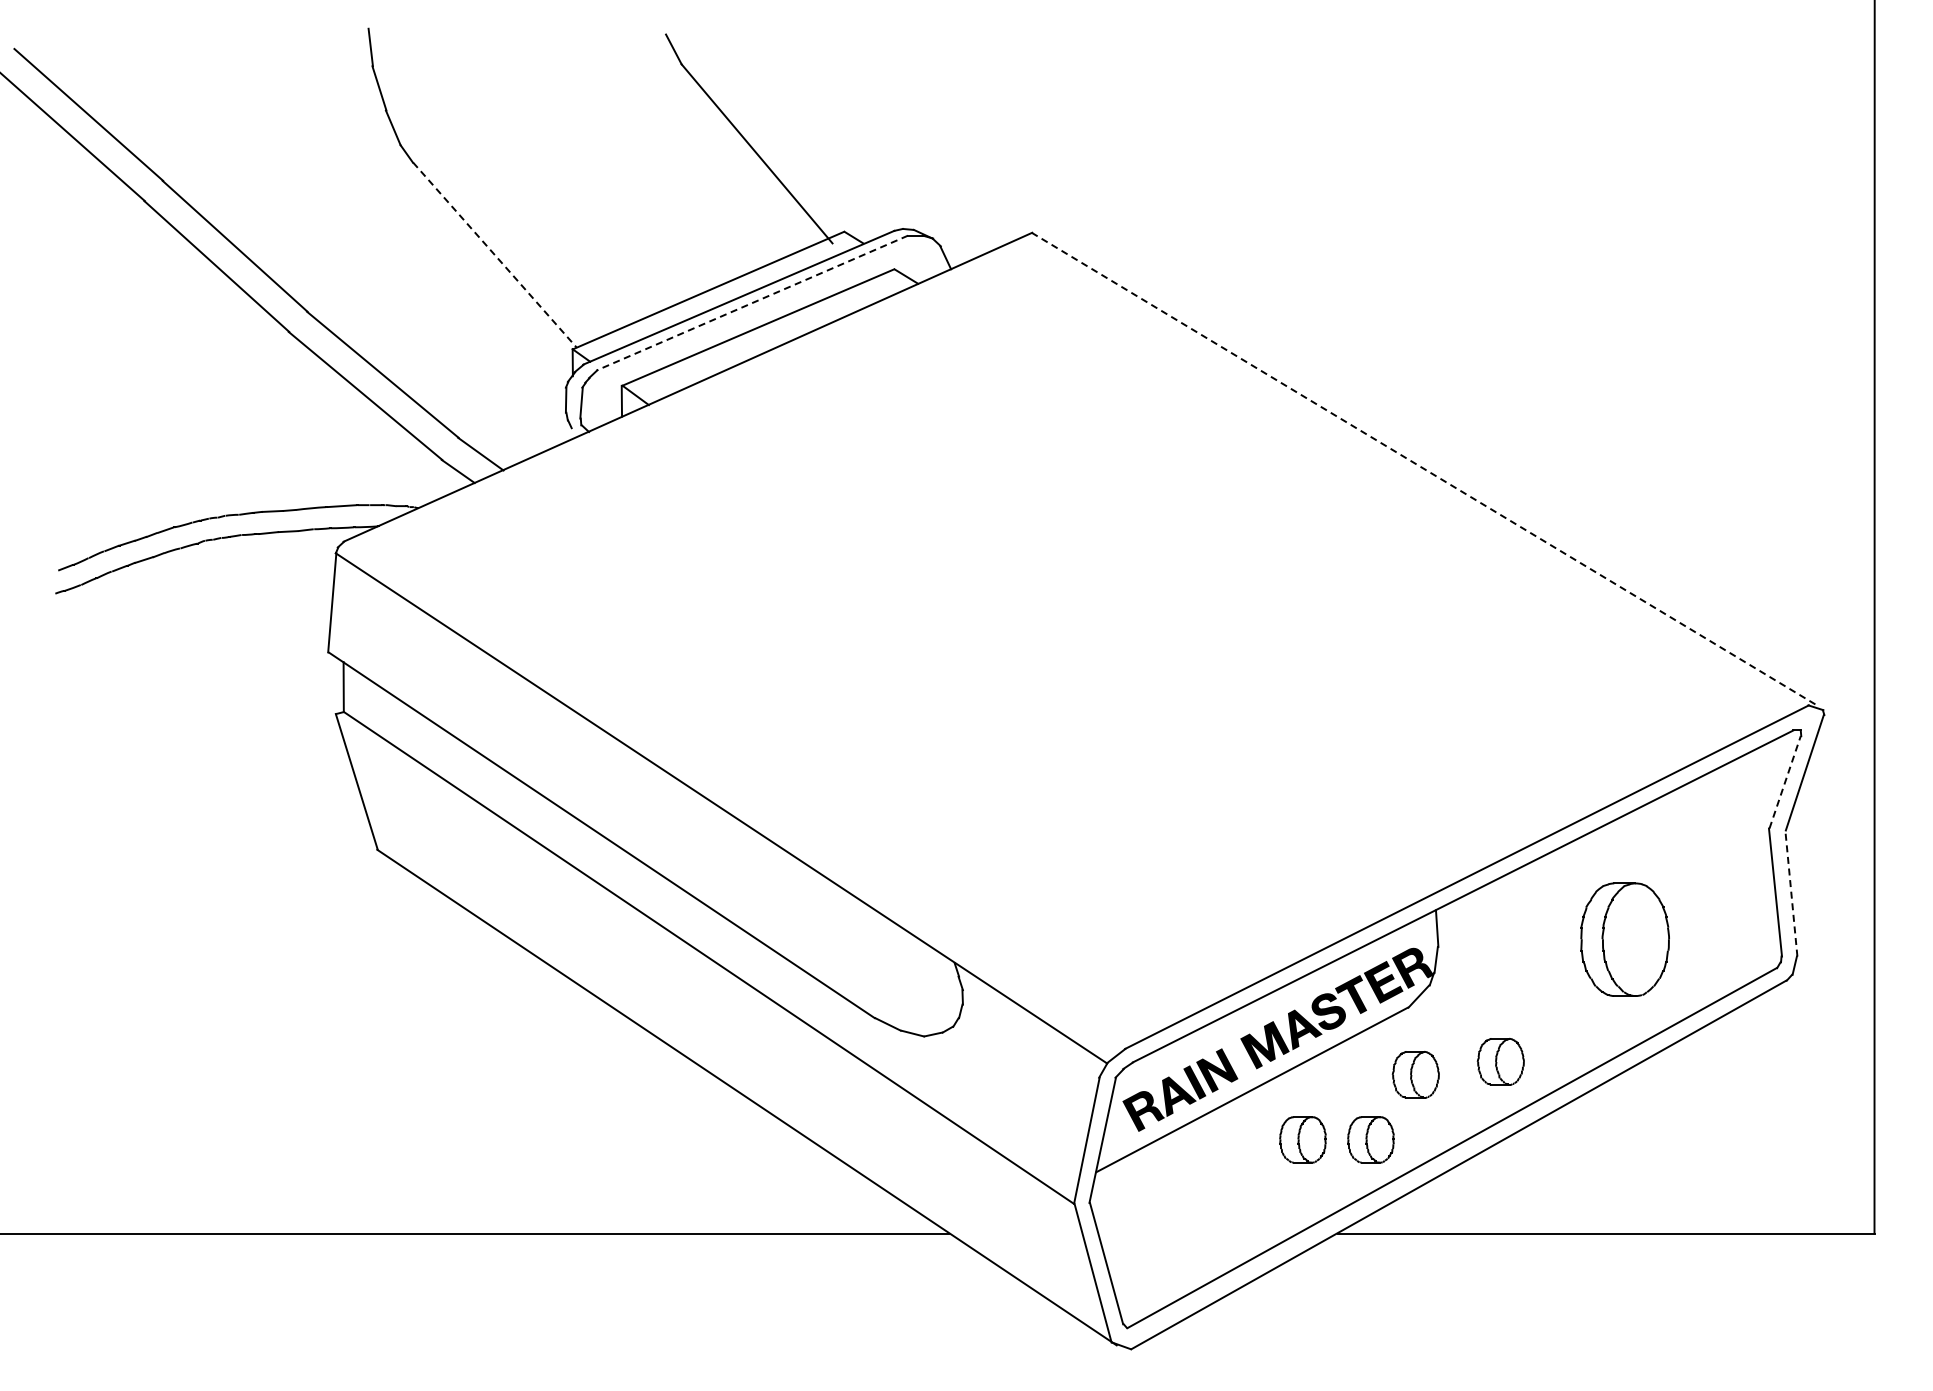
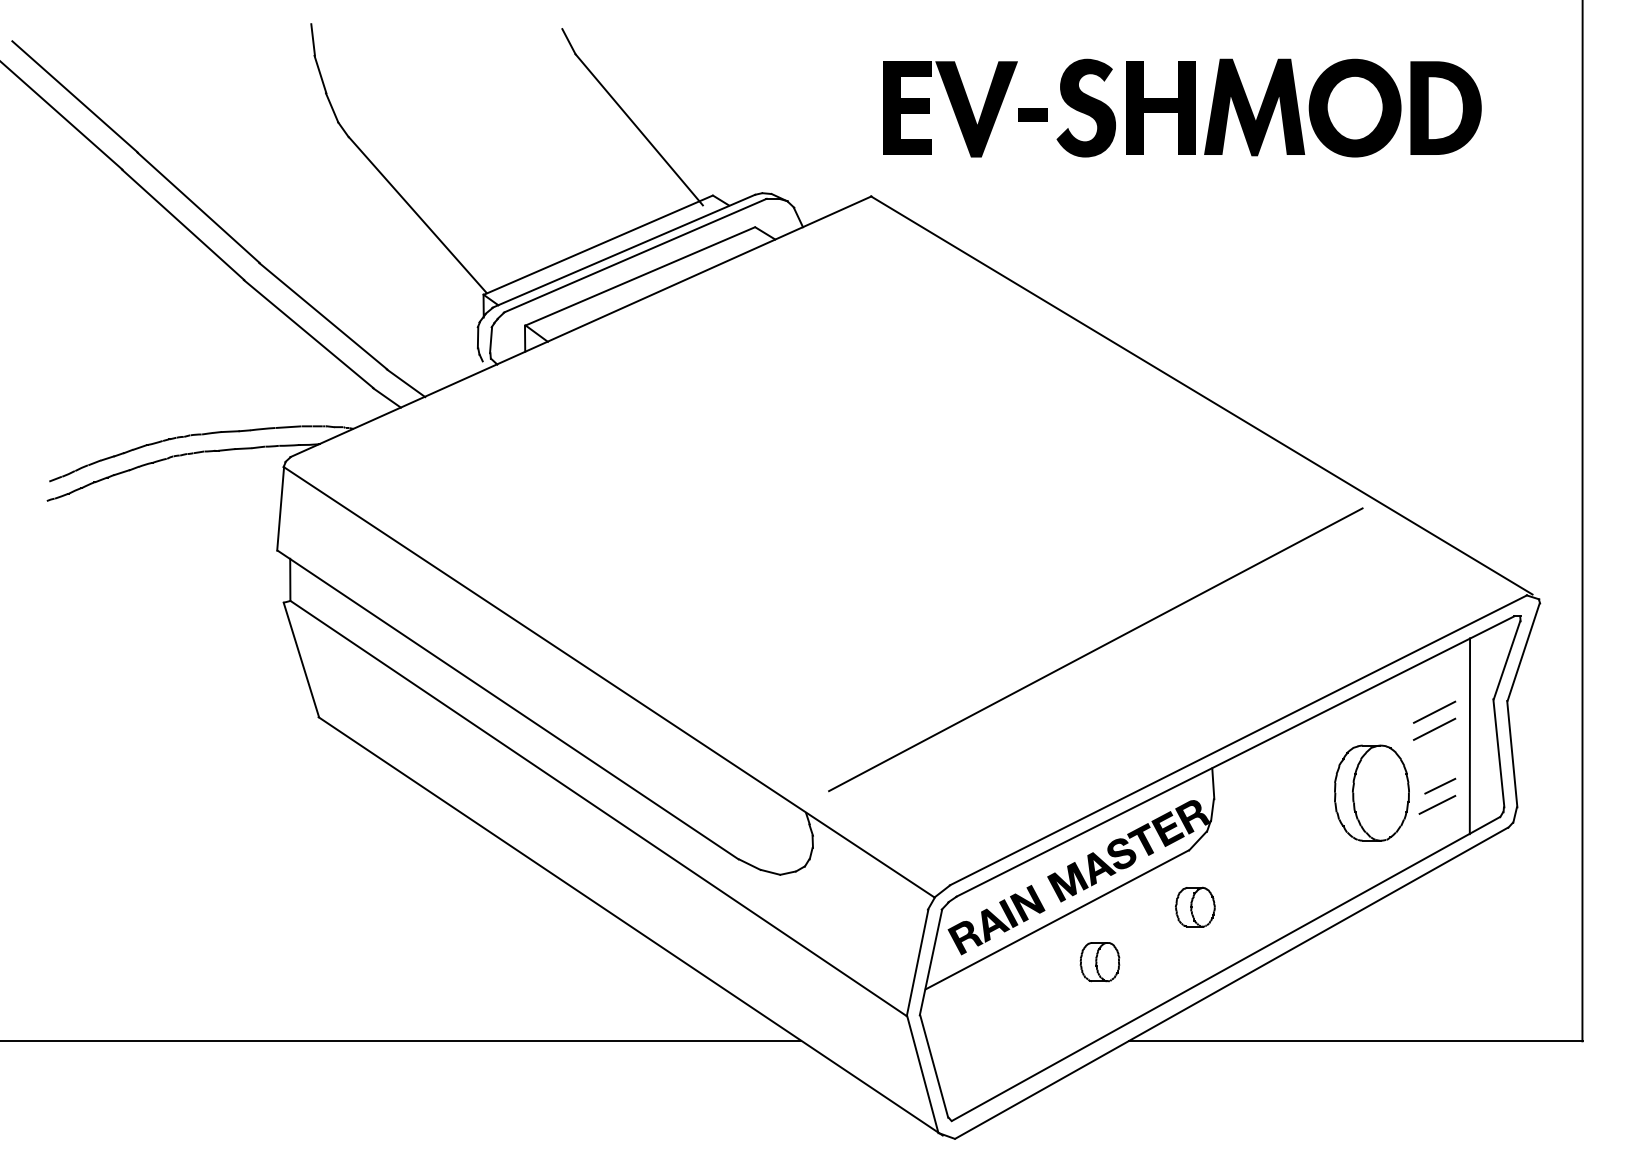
part: (1400, 127) -> (1182, 107), added
line: (495, 255) -> (418, 215), dashed -> solid
line: (752, 303) -> (635, 256), dashed -> solid
line: (1423, 468) -> (1201, 395), dashed -> solid
line: (1297, 769) -> (1095, 649), added
line: (1785, 782) -> (1507, 660), dashed -> solid
line: (1698, 843) -> (1433, 711), added
line: (1698, 863) -> (1433, 728), added
line: (1741, 872) -> (1470, 736), added
line: (1791, 893) -> (1512, 754), dashed -> solid
line: (1705, 931) -> (1439, 786), added
line: (1702, 953) -> (1437, 804), added
part: (1500, 1061) -> (1266, 895), removed
part: (1370, 1139) -> (1157, 961), removed

